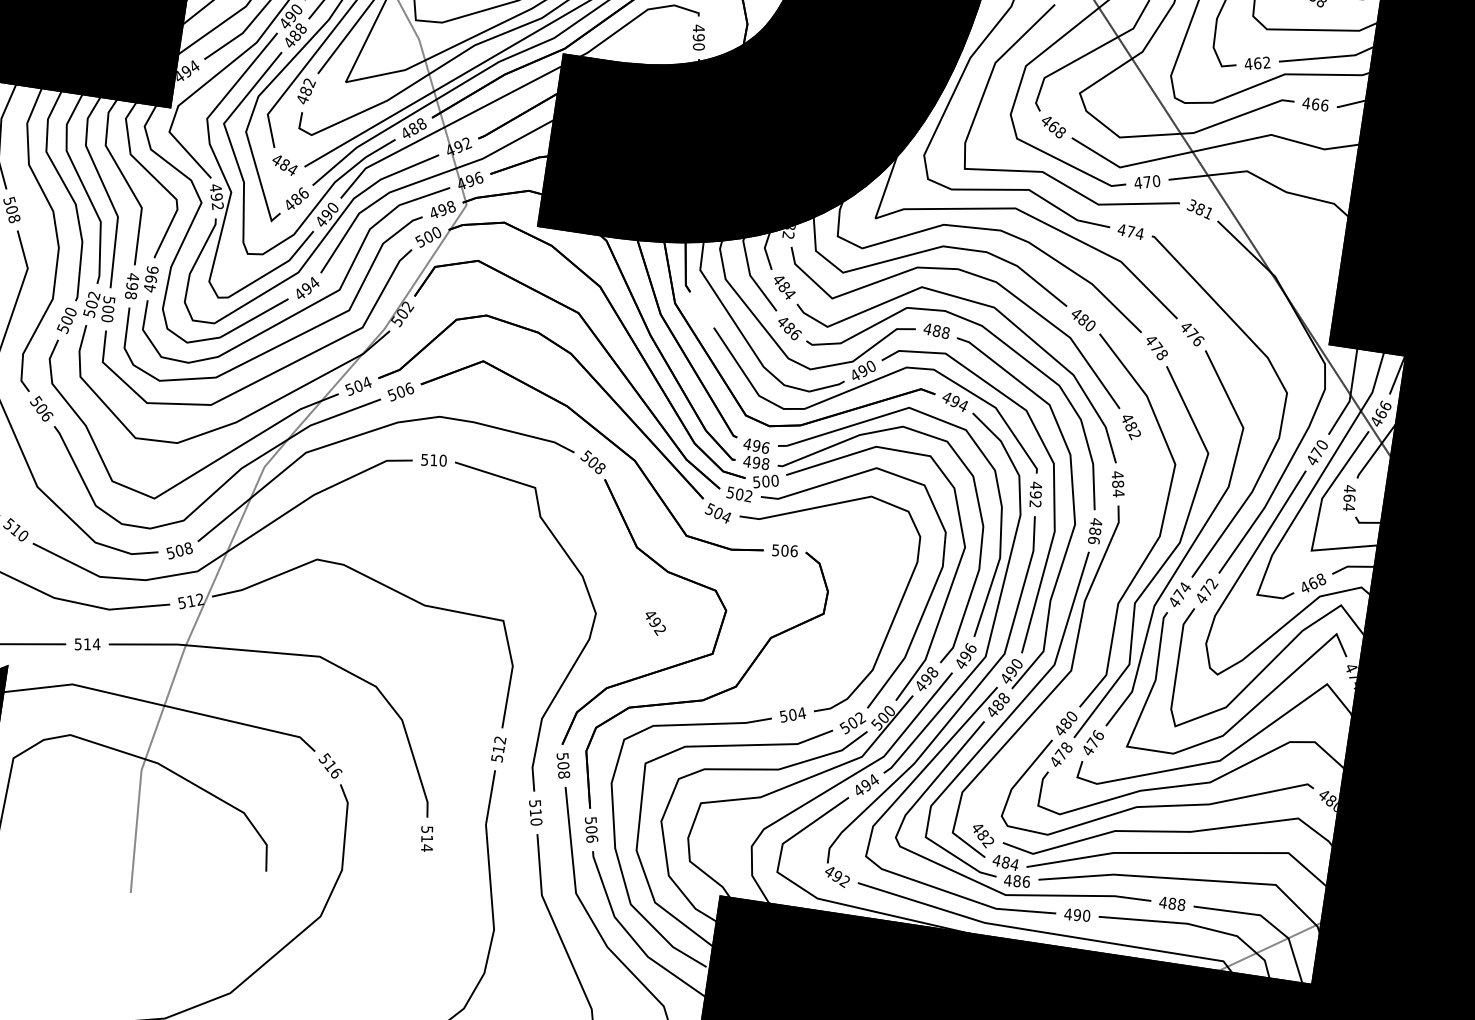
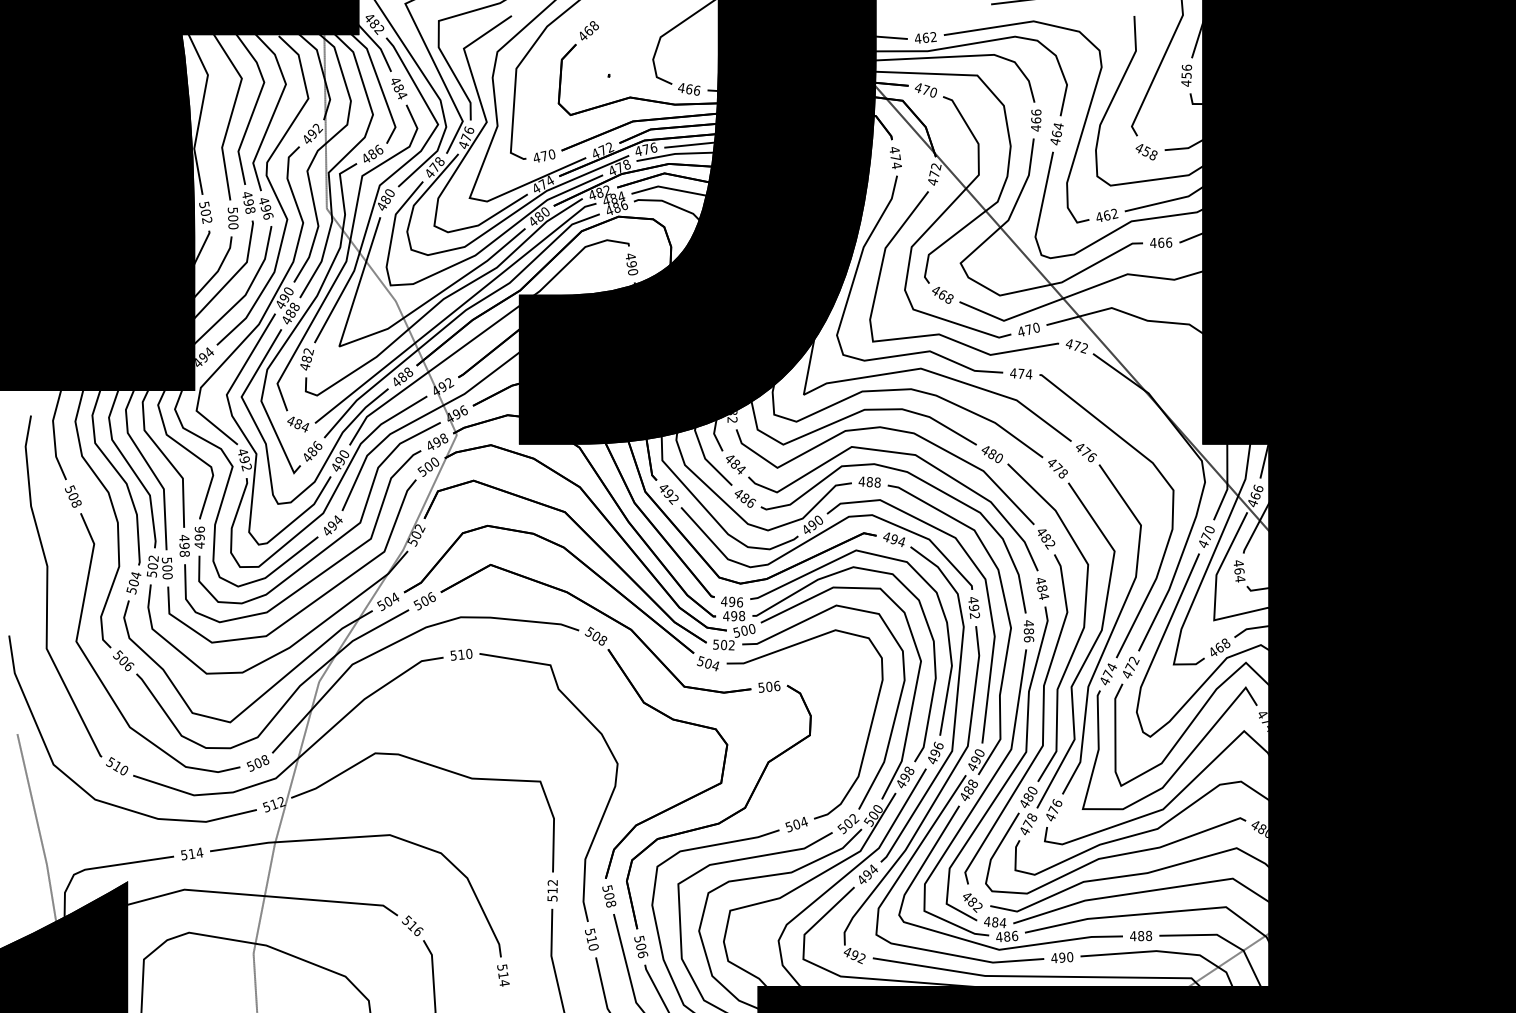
text: (1199, 208) -> (1076, 345), 381 -> 472
text: (71, 312) -> (136, 575), 500 -> 504
text: (654, 623) -> (668, 494), moved
curve: (1095, 635) -> (1042, 719), added

